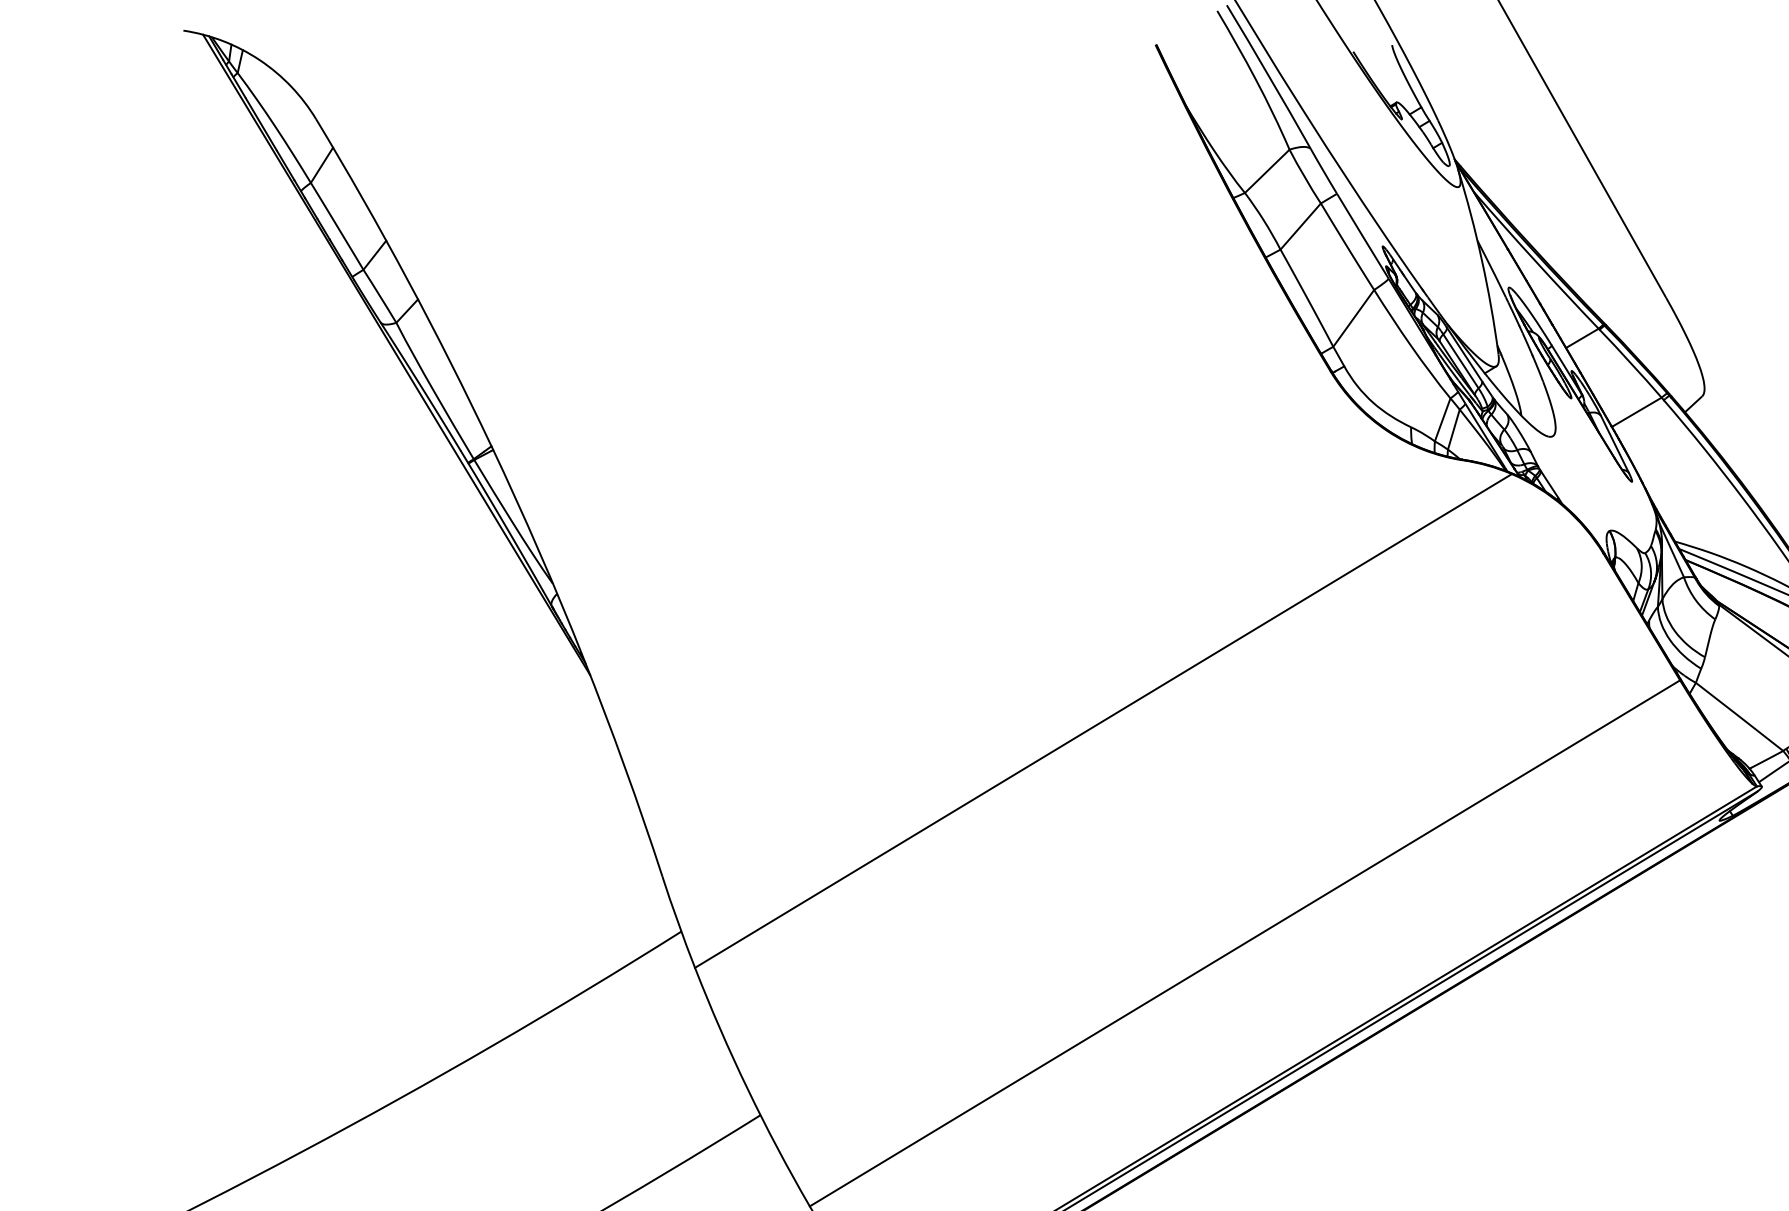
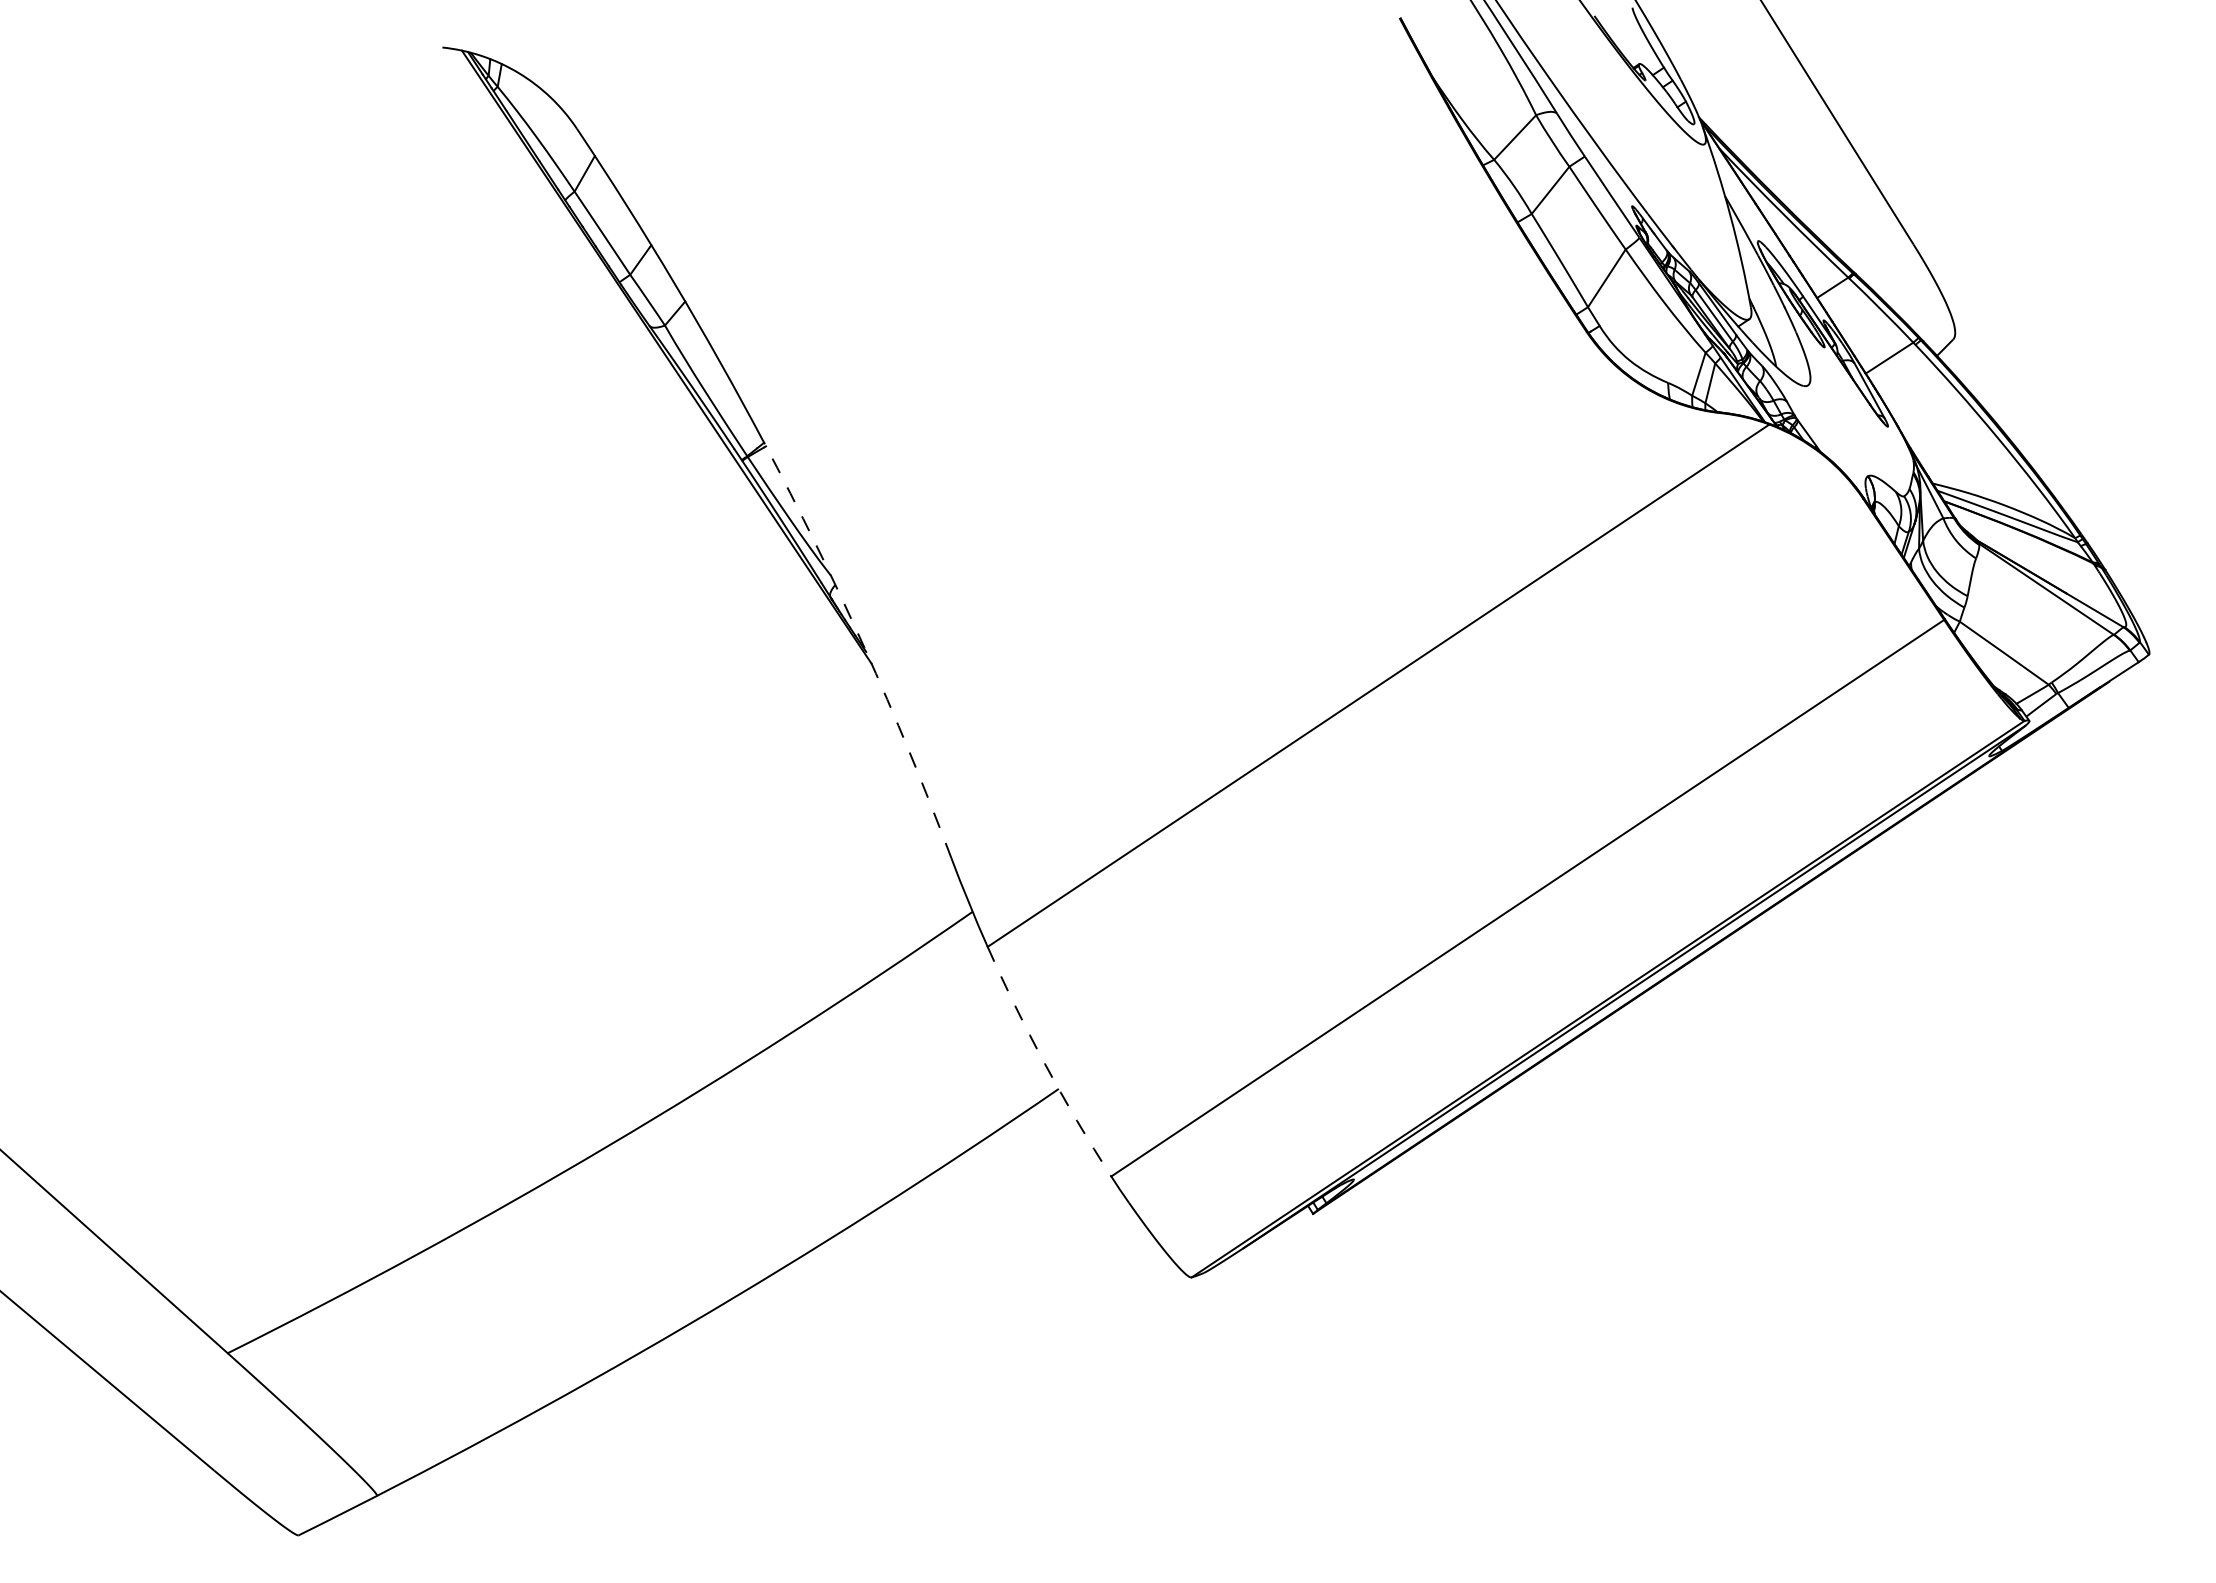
arc: (583, 658) -> (864, 647), solid -> dashed
arc: (748, 1089) -> (1045, 1064), solid -> dashed

